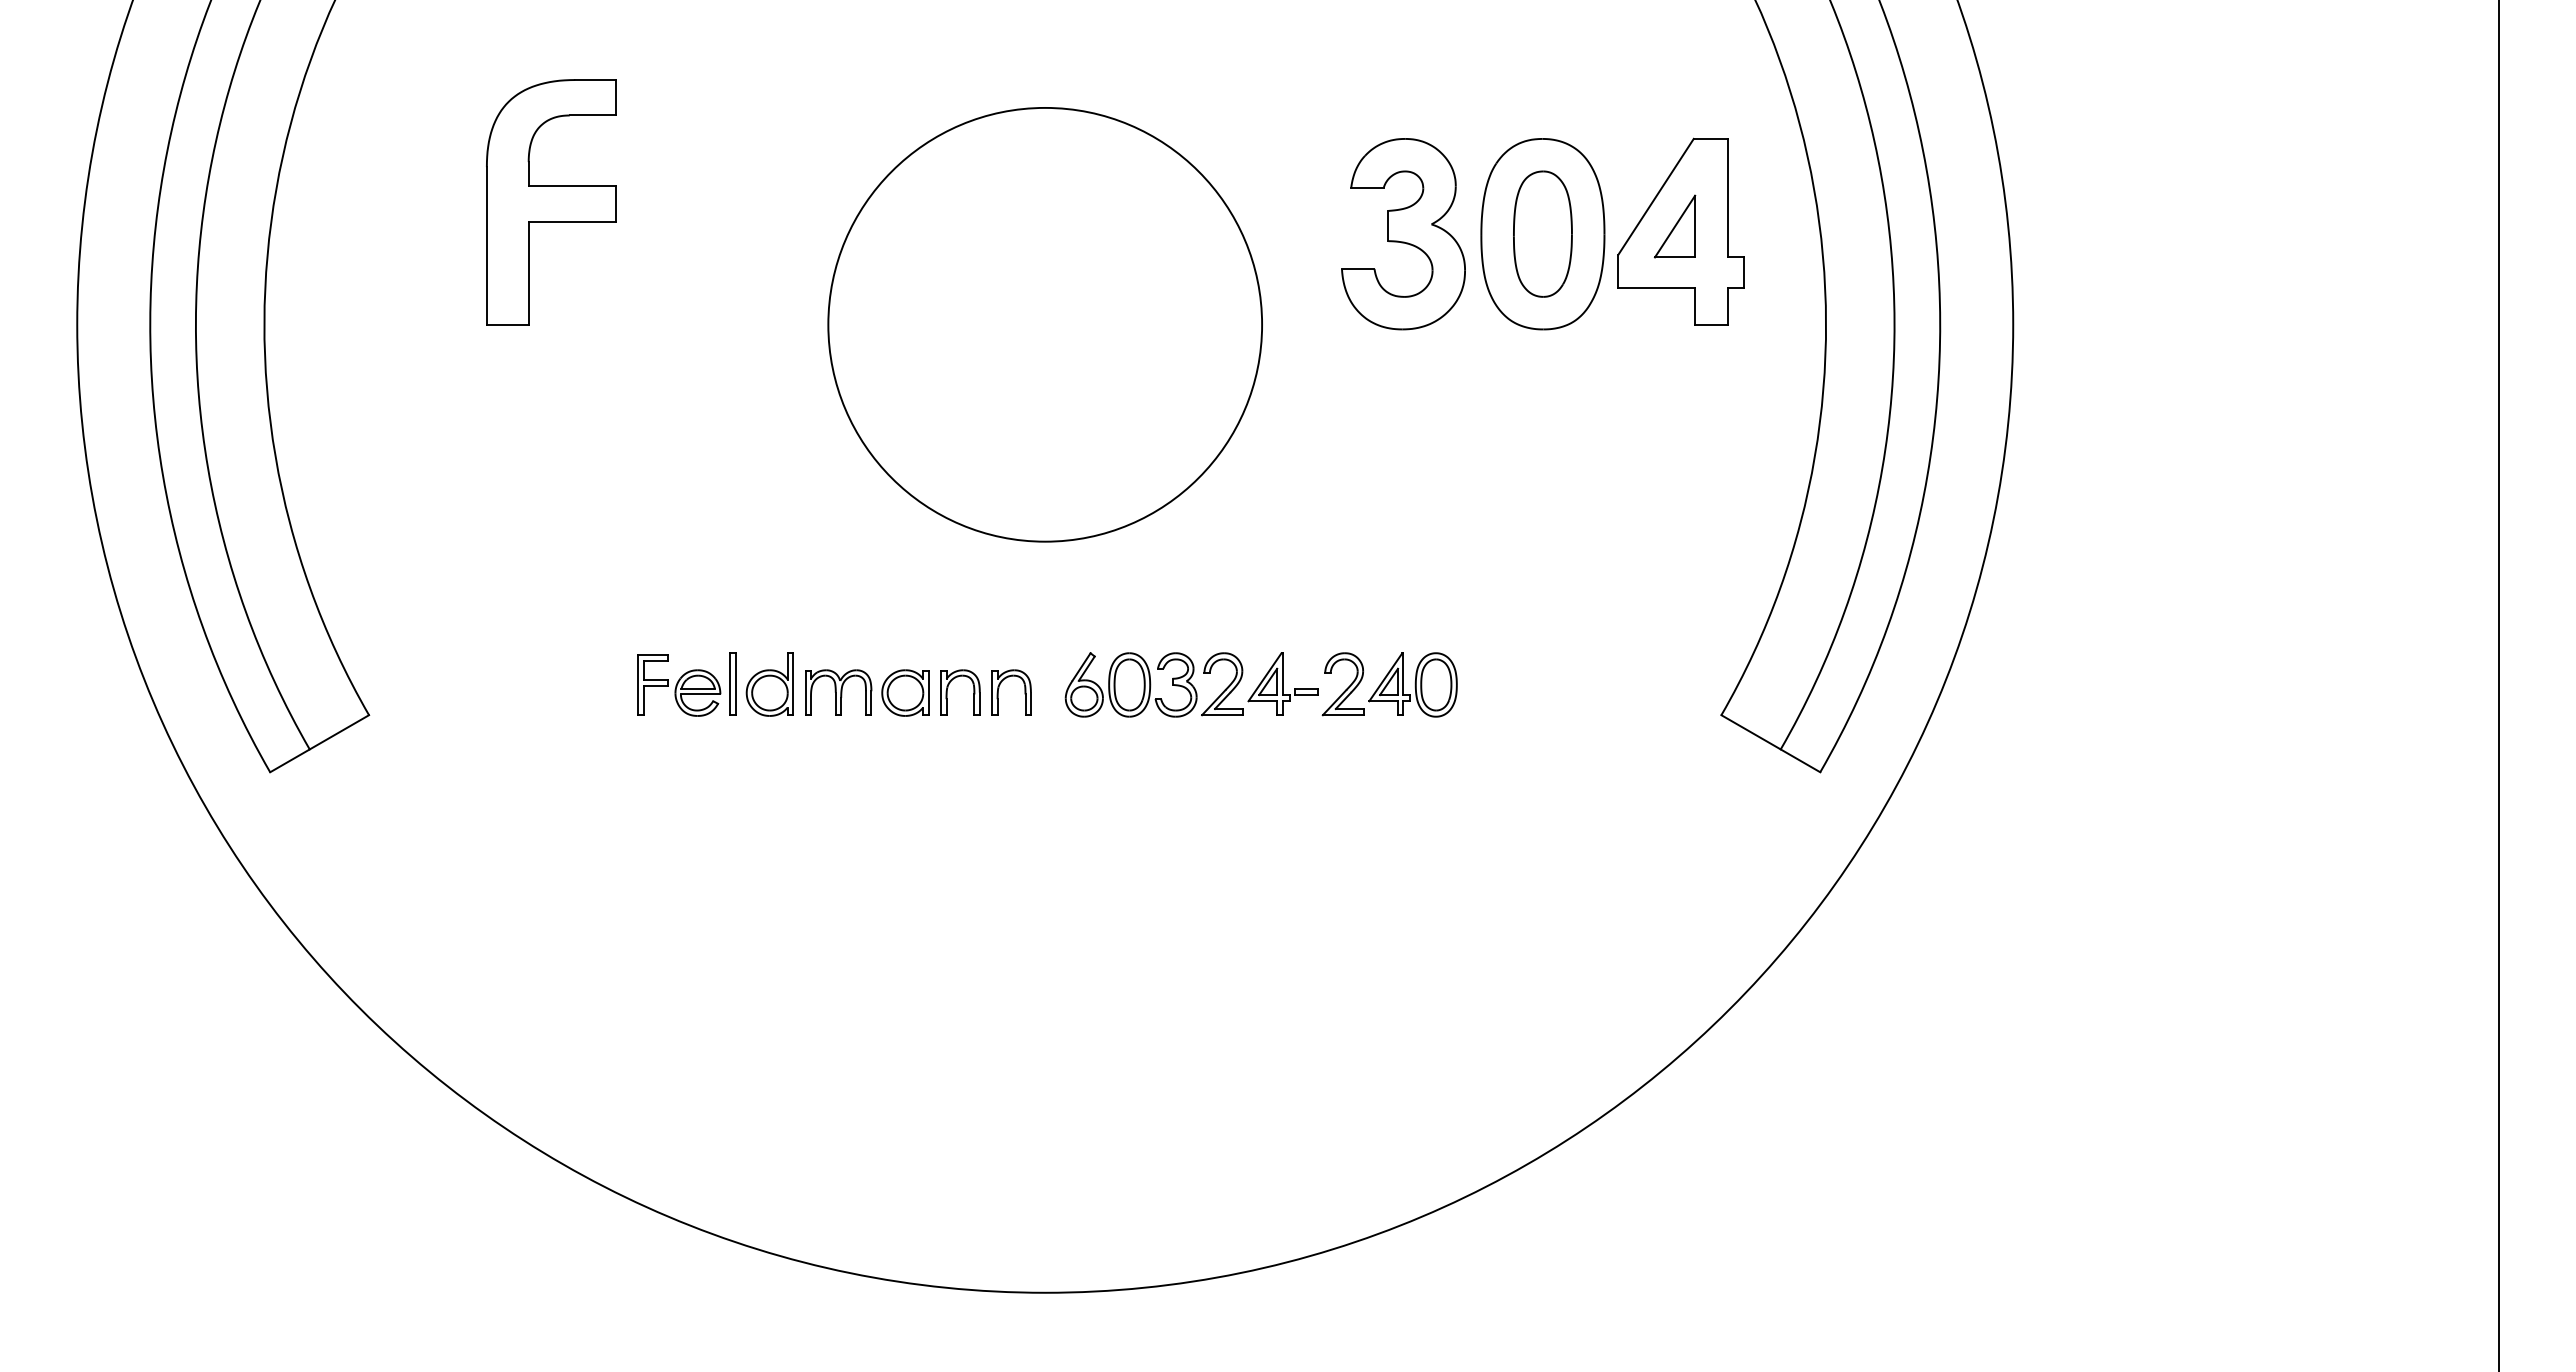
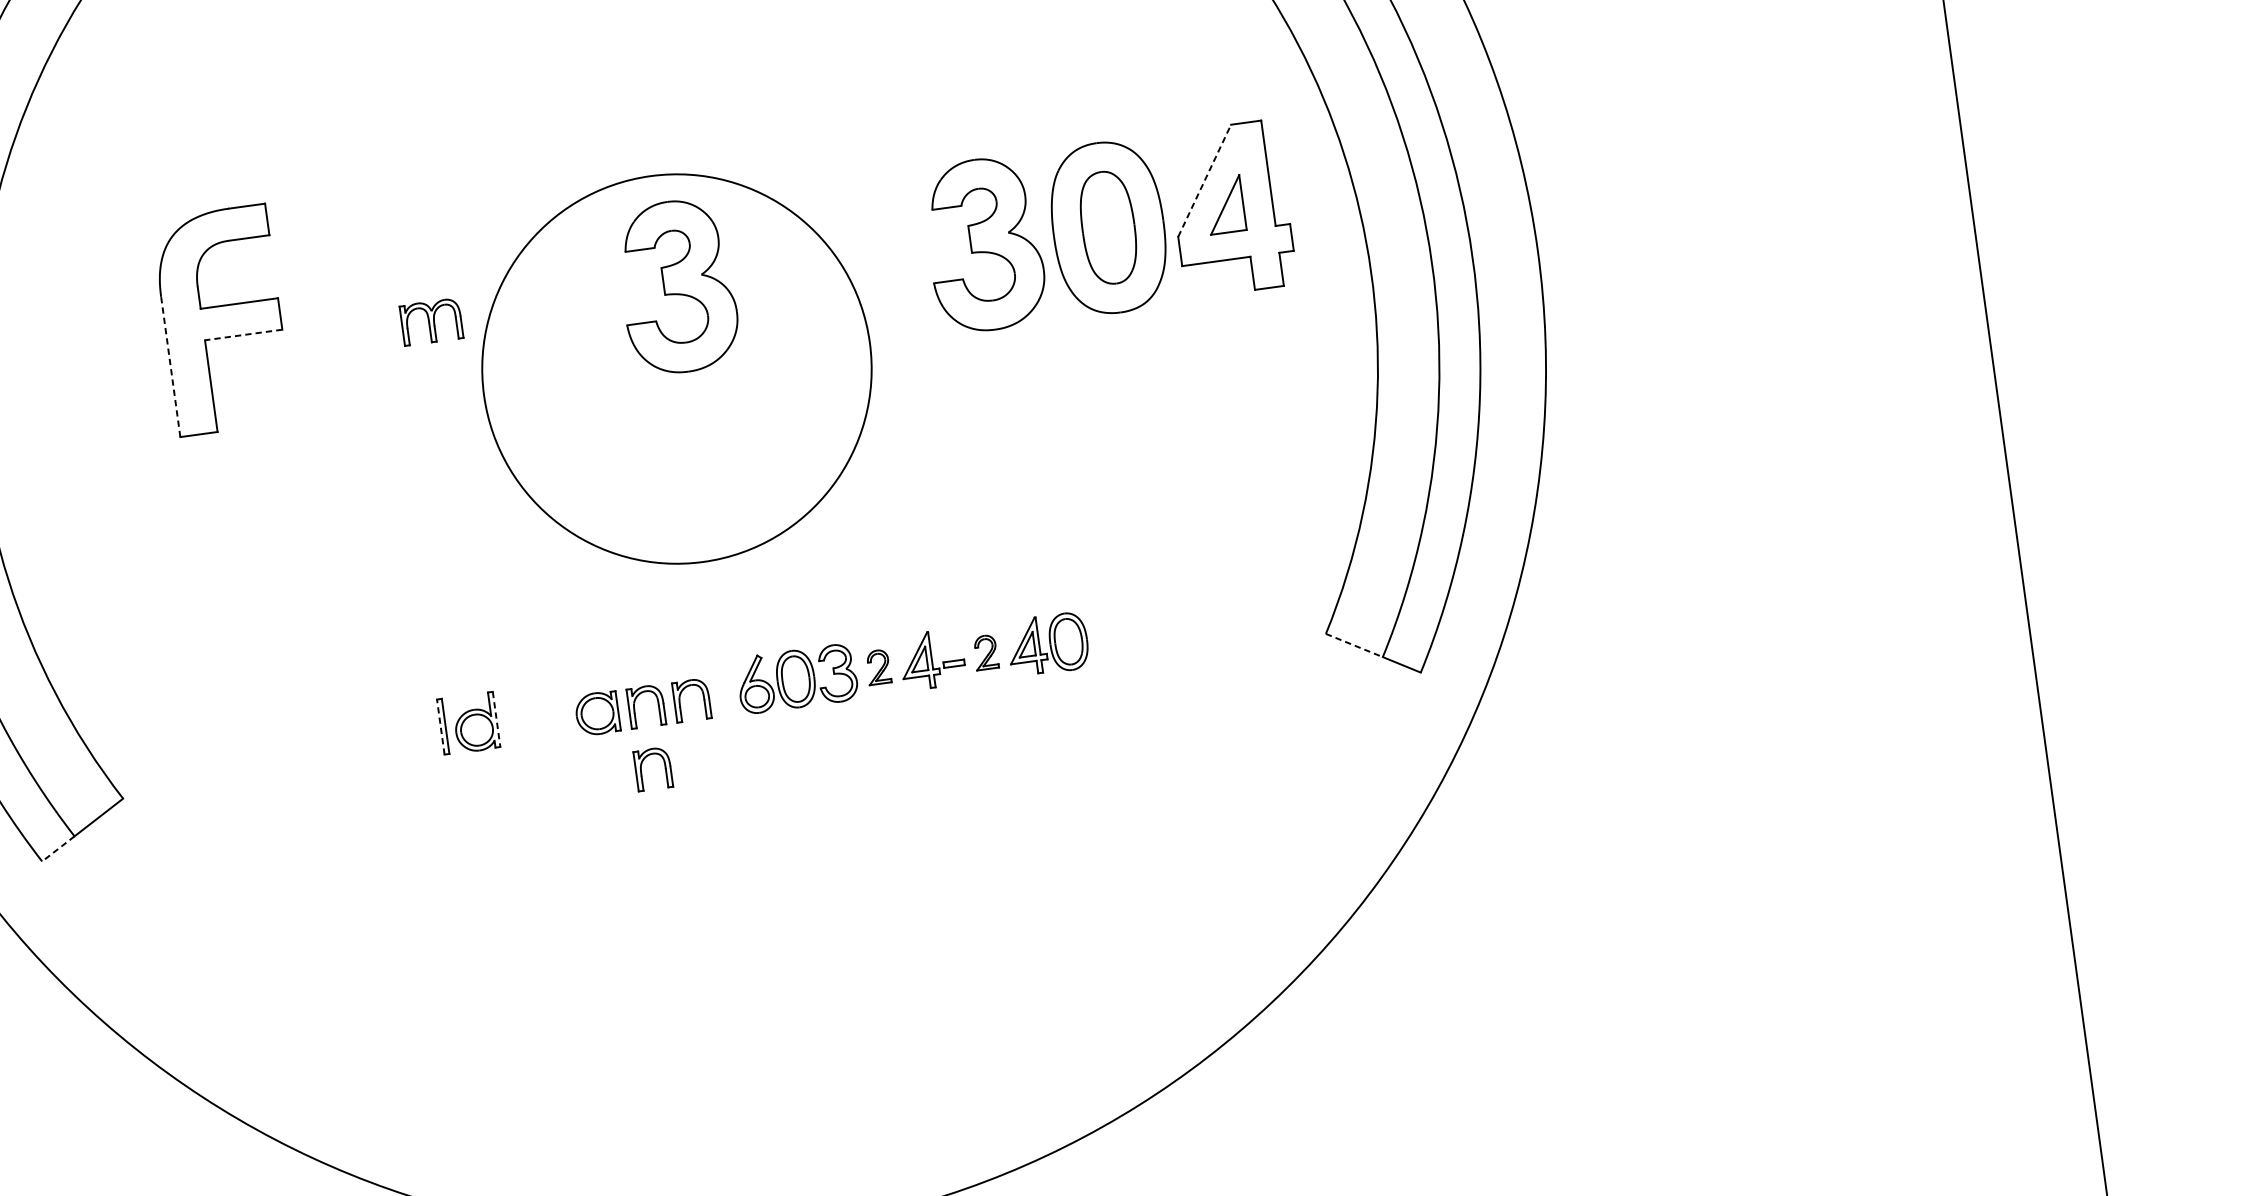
line: (1656, 196) -> (1204, 180), solid -> dashed
line: (571, 221) -> (243, 334), solid -> dashed
part: (1058, 234) -> (677, 287), added
line: (486, 245) -> (170, 366), solid -> dashed
line: (730, 684) -> (440, 727), solid -> dashed
line: (793, 684) -> (496, 719), solid -> dashed
part: (1222, 684) -> (878, 667), size x0.6
part: (1342, 684) -> (985, 652), size x0.6
part: (679, 685) -> (395, 734), removed
part: (838, 692) -> (431, 321), moved
line: (1751, 732) -> (1354, 645), solid -> dashed
part: (946, 758) -> (641, 766), added
line: (289, 760) -> (57, 848), solid -> dashed

